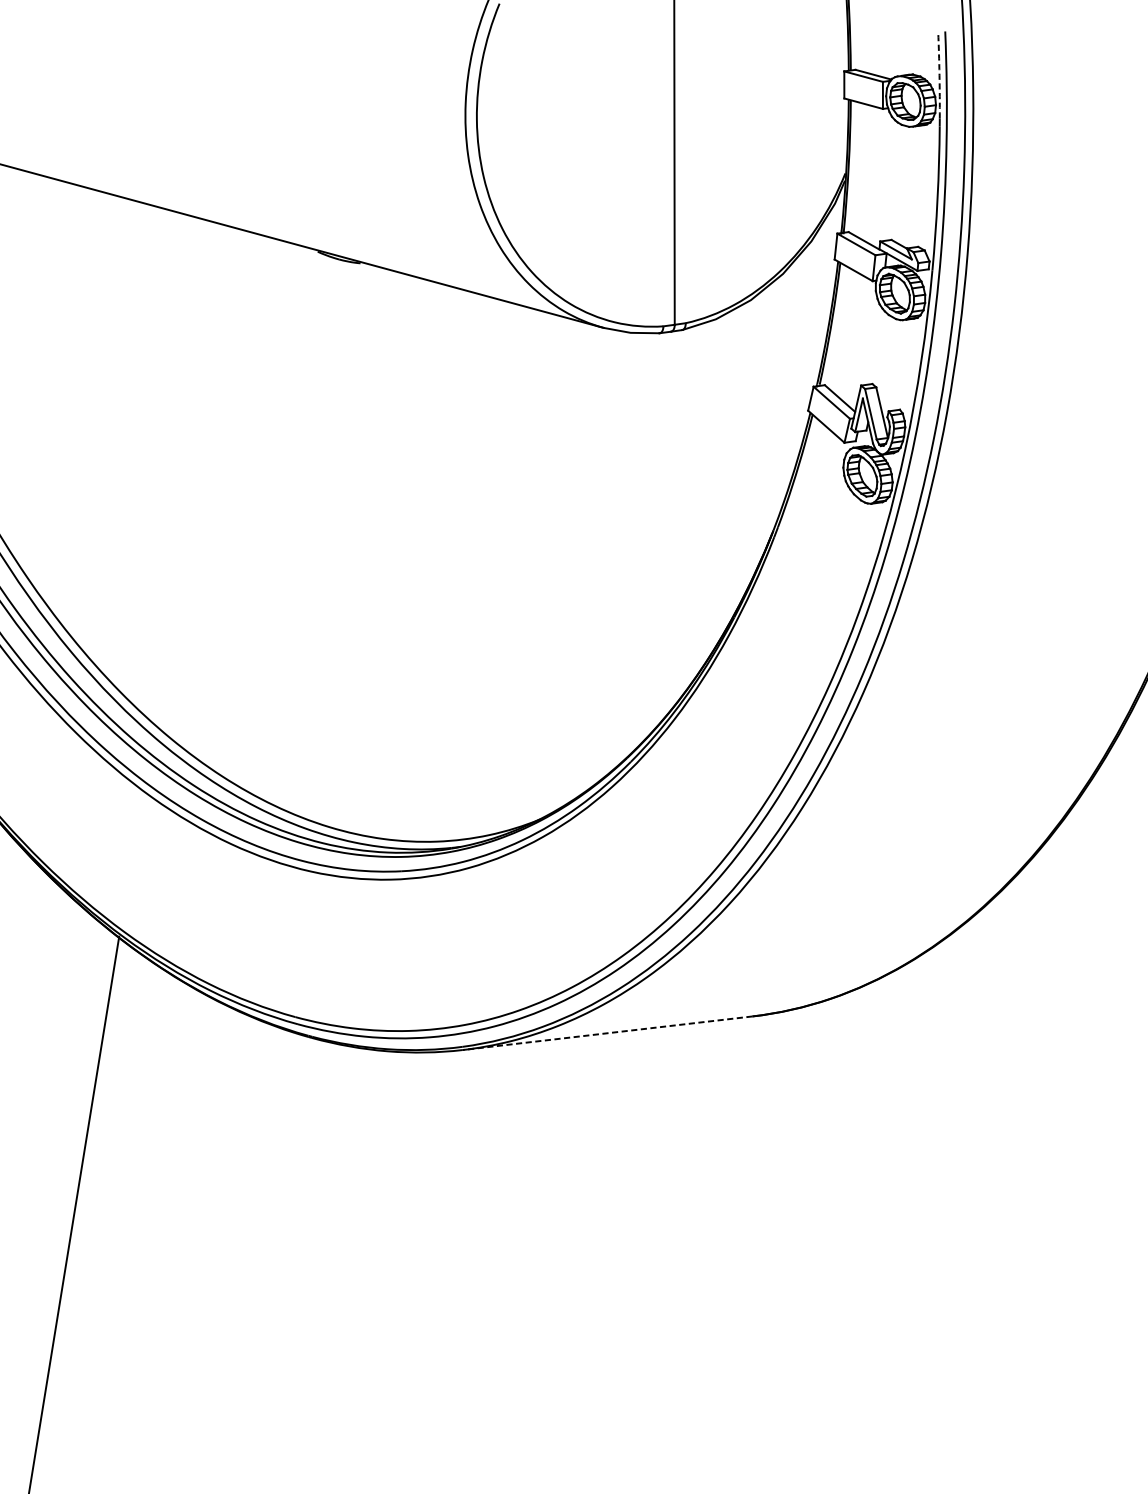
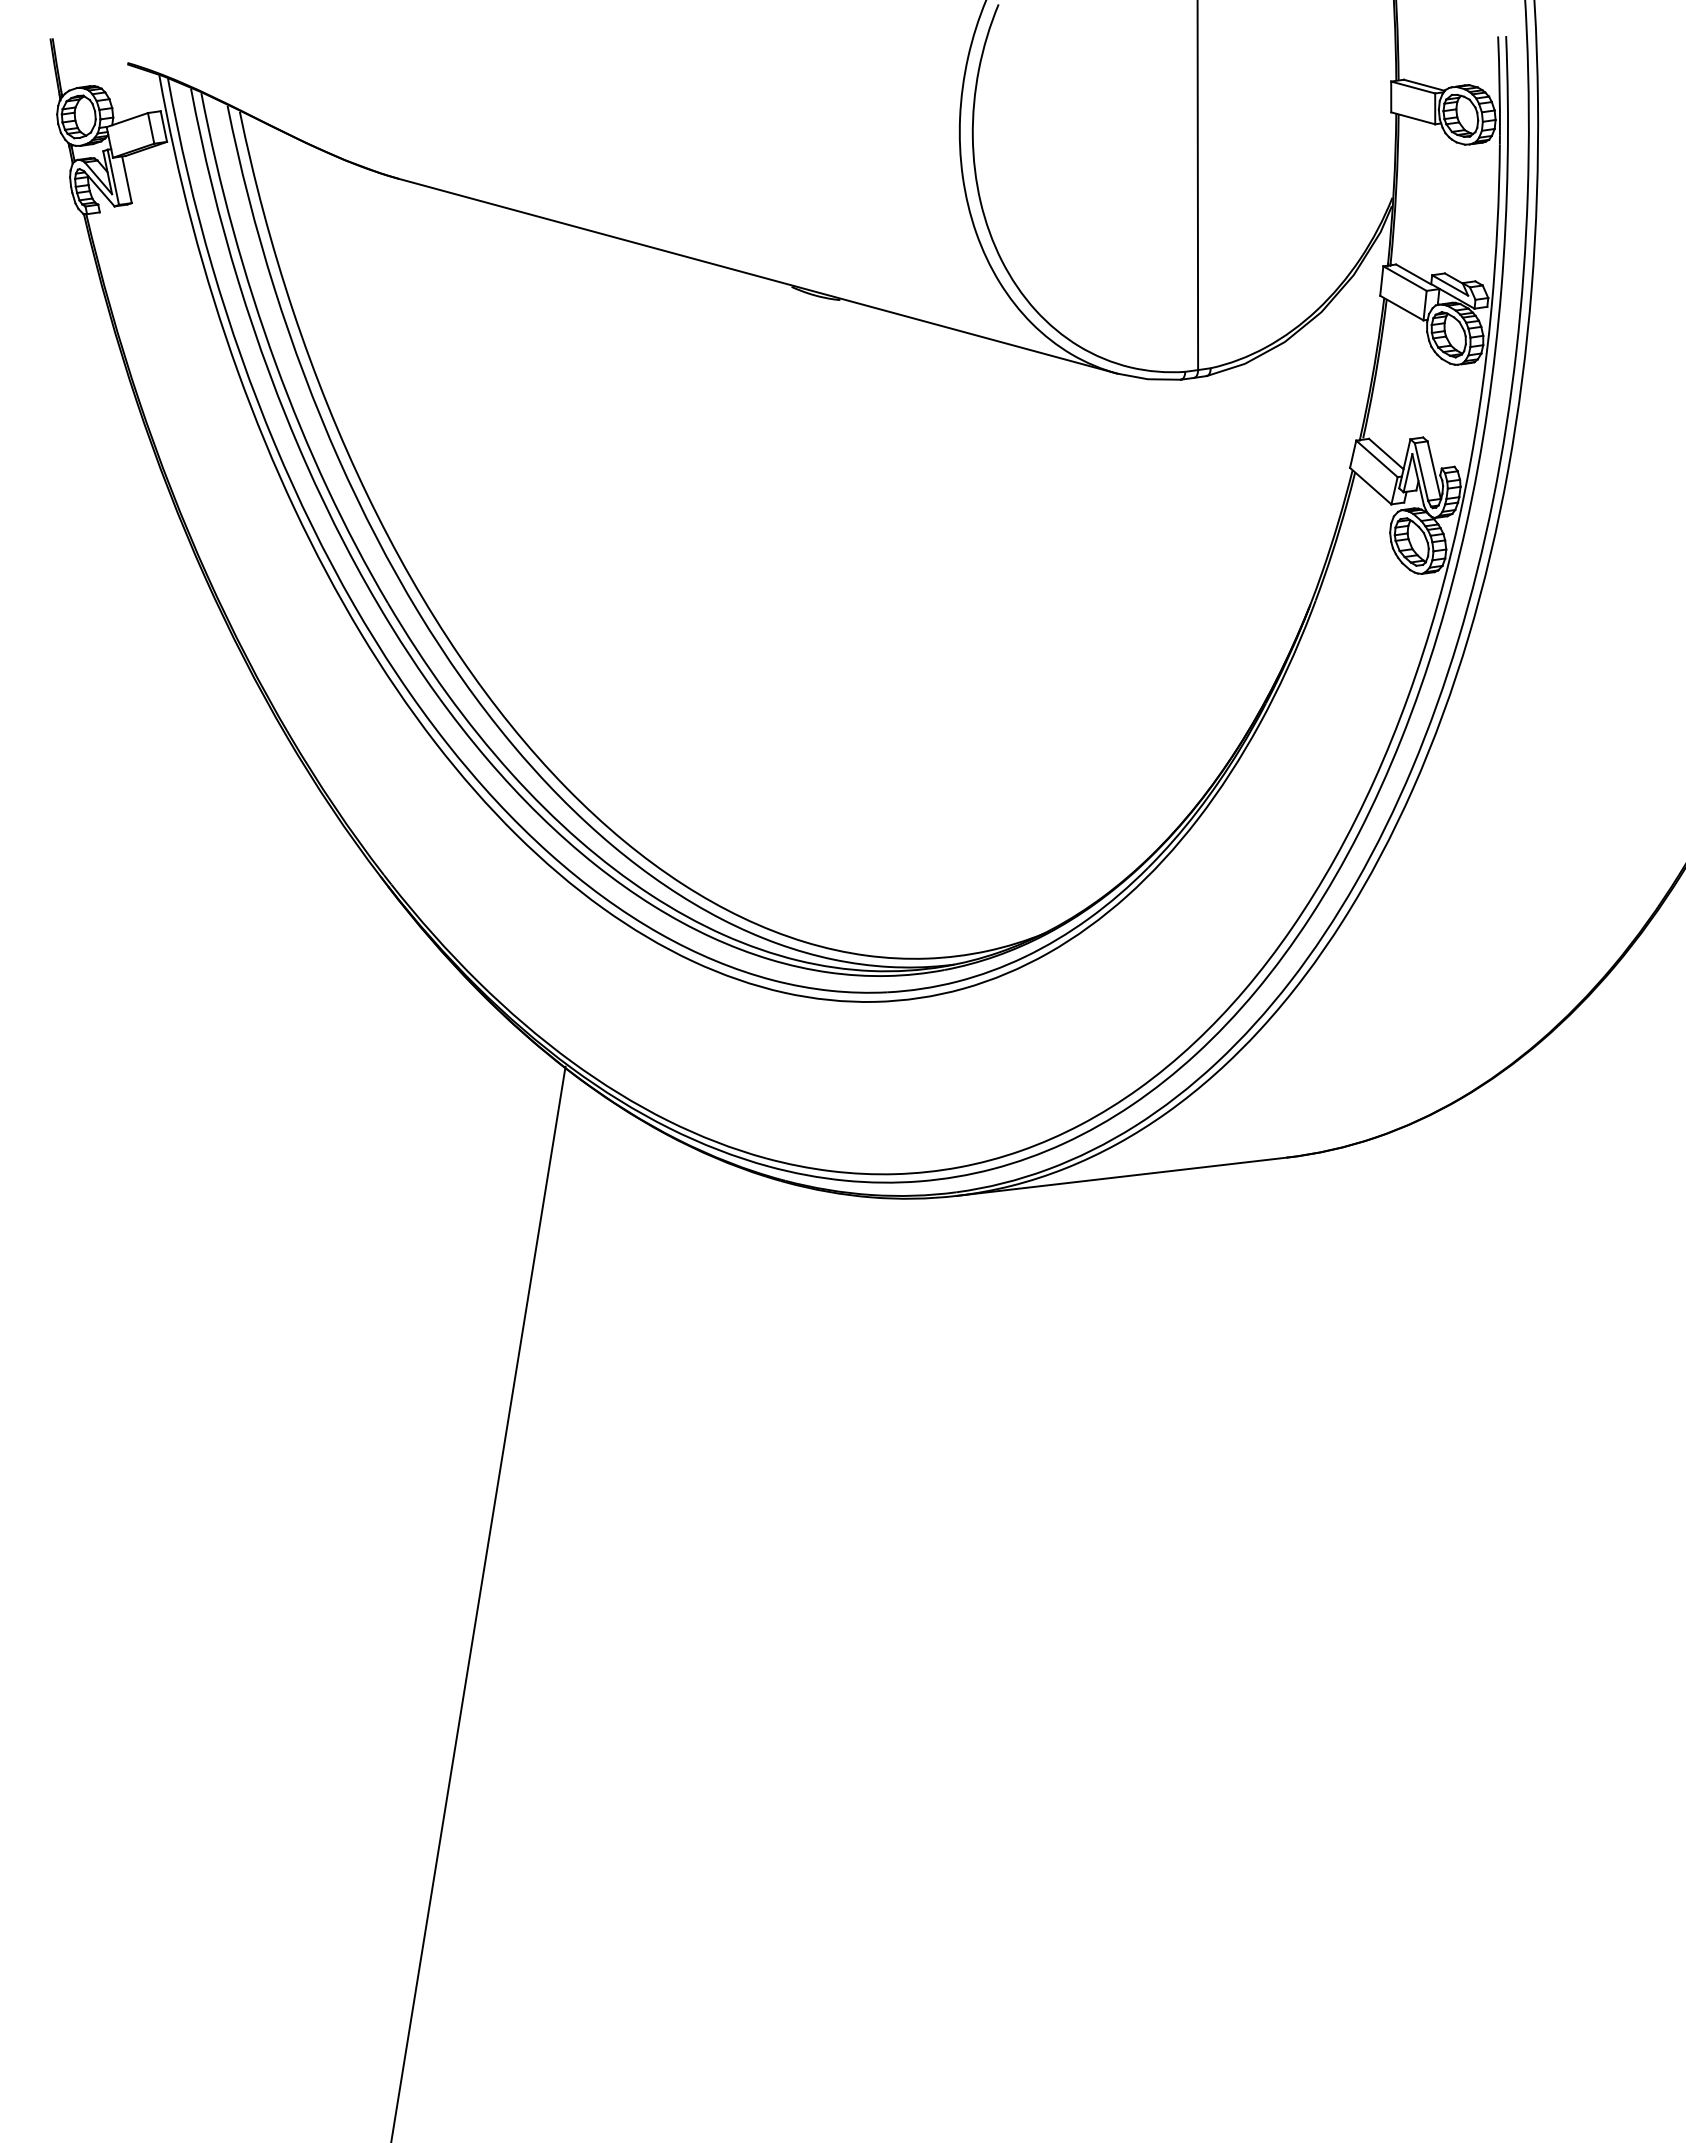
arc: (939, 74) -> (1499, 85), dashed -> solid
line: (607, 1032) -> (1121, 1176), dashed -> solid

